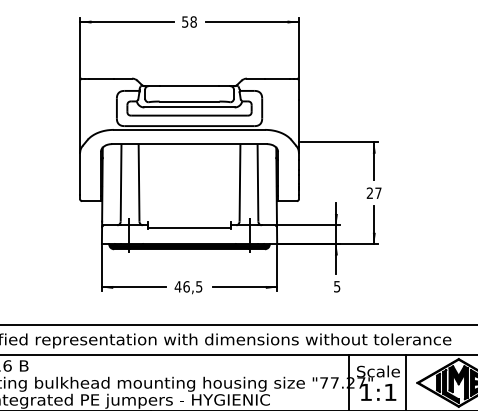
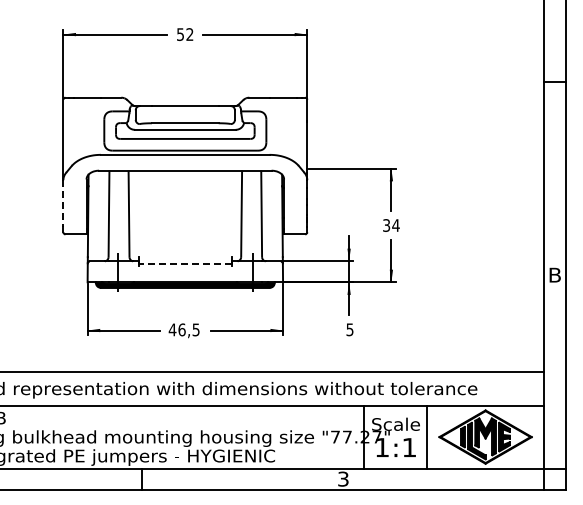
text: (193, 21) -> (189, 34), 58 -> 52
line: (80, 174) -> (63, 204), solid -> dashed
text: (374, 193) -> (391, 225), 27 -> 34
line: (188, 227) -> (184, 263), solid -> dashed

